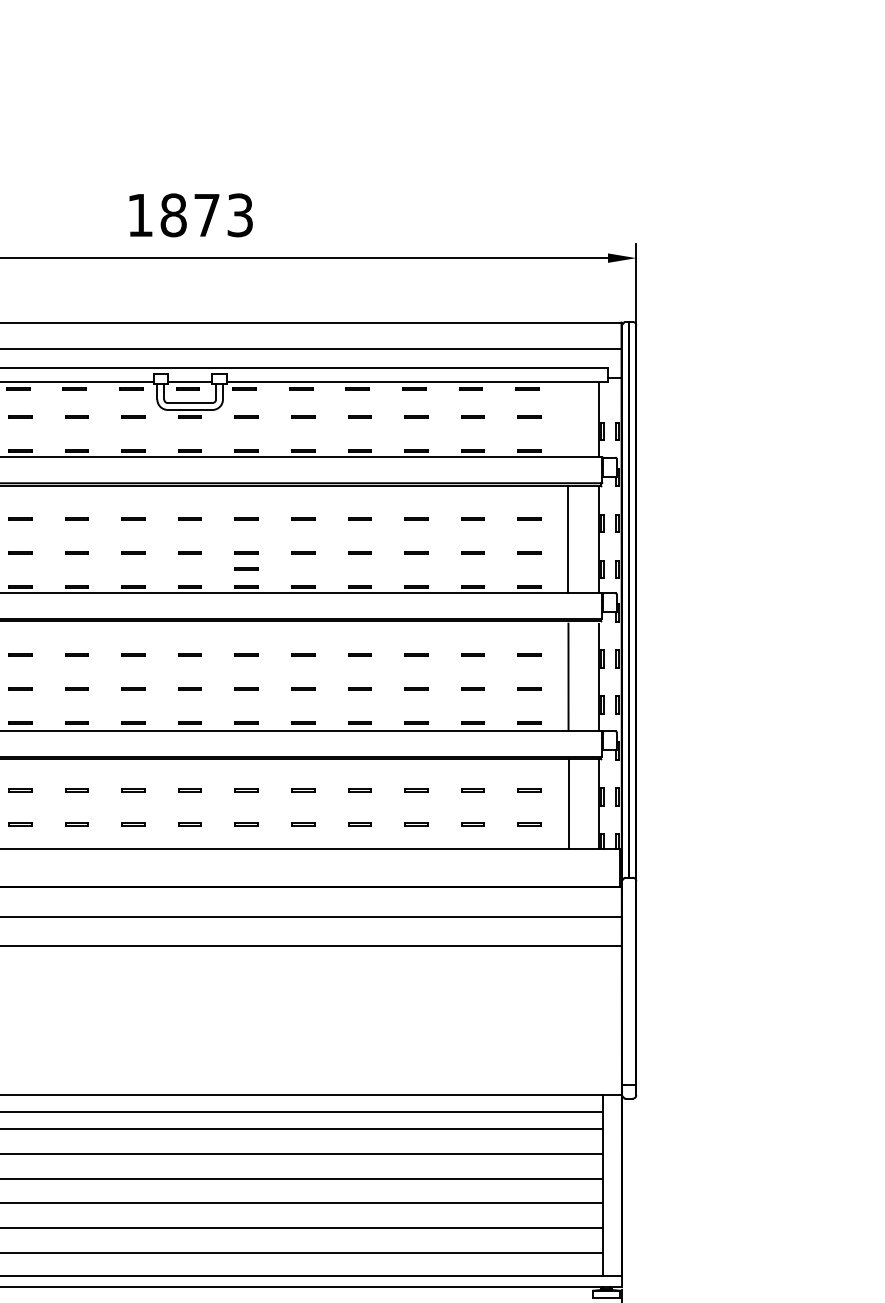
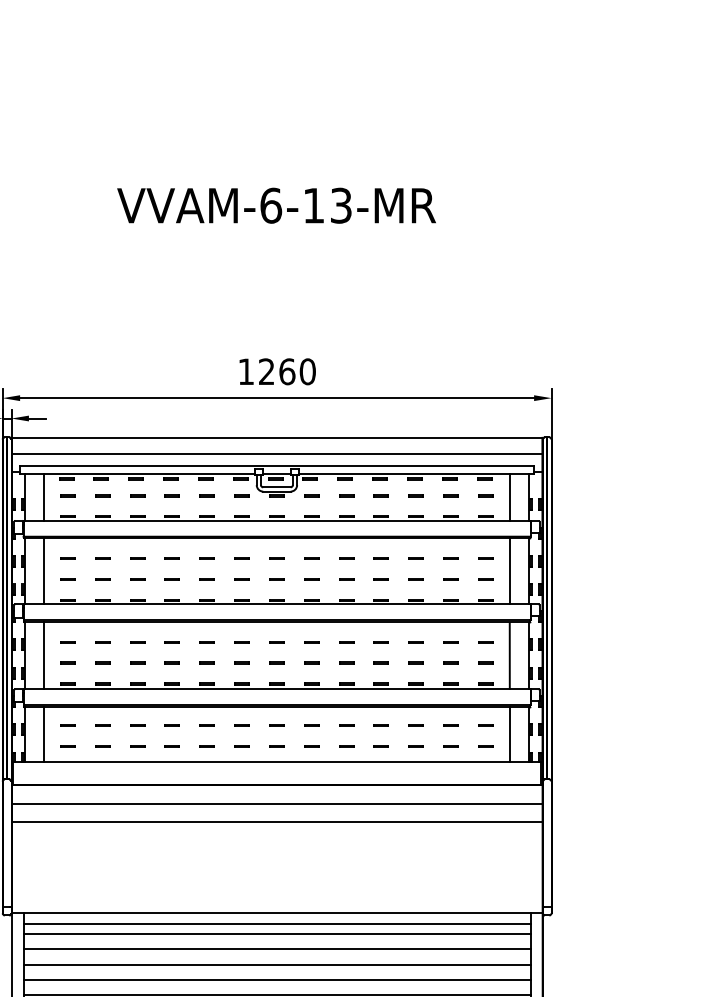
text: (205, 214) -> (286, 371), 1873 -> 1260
line: (568, 419) -> (509, 497), added
line: (246, 569) -> (311, 589), removed

